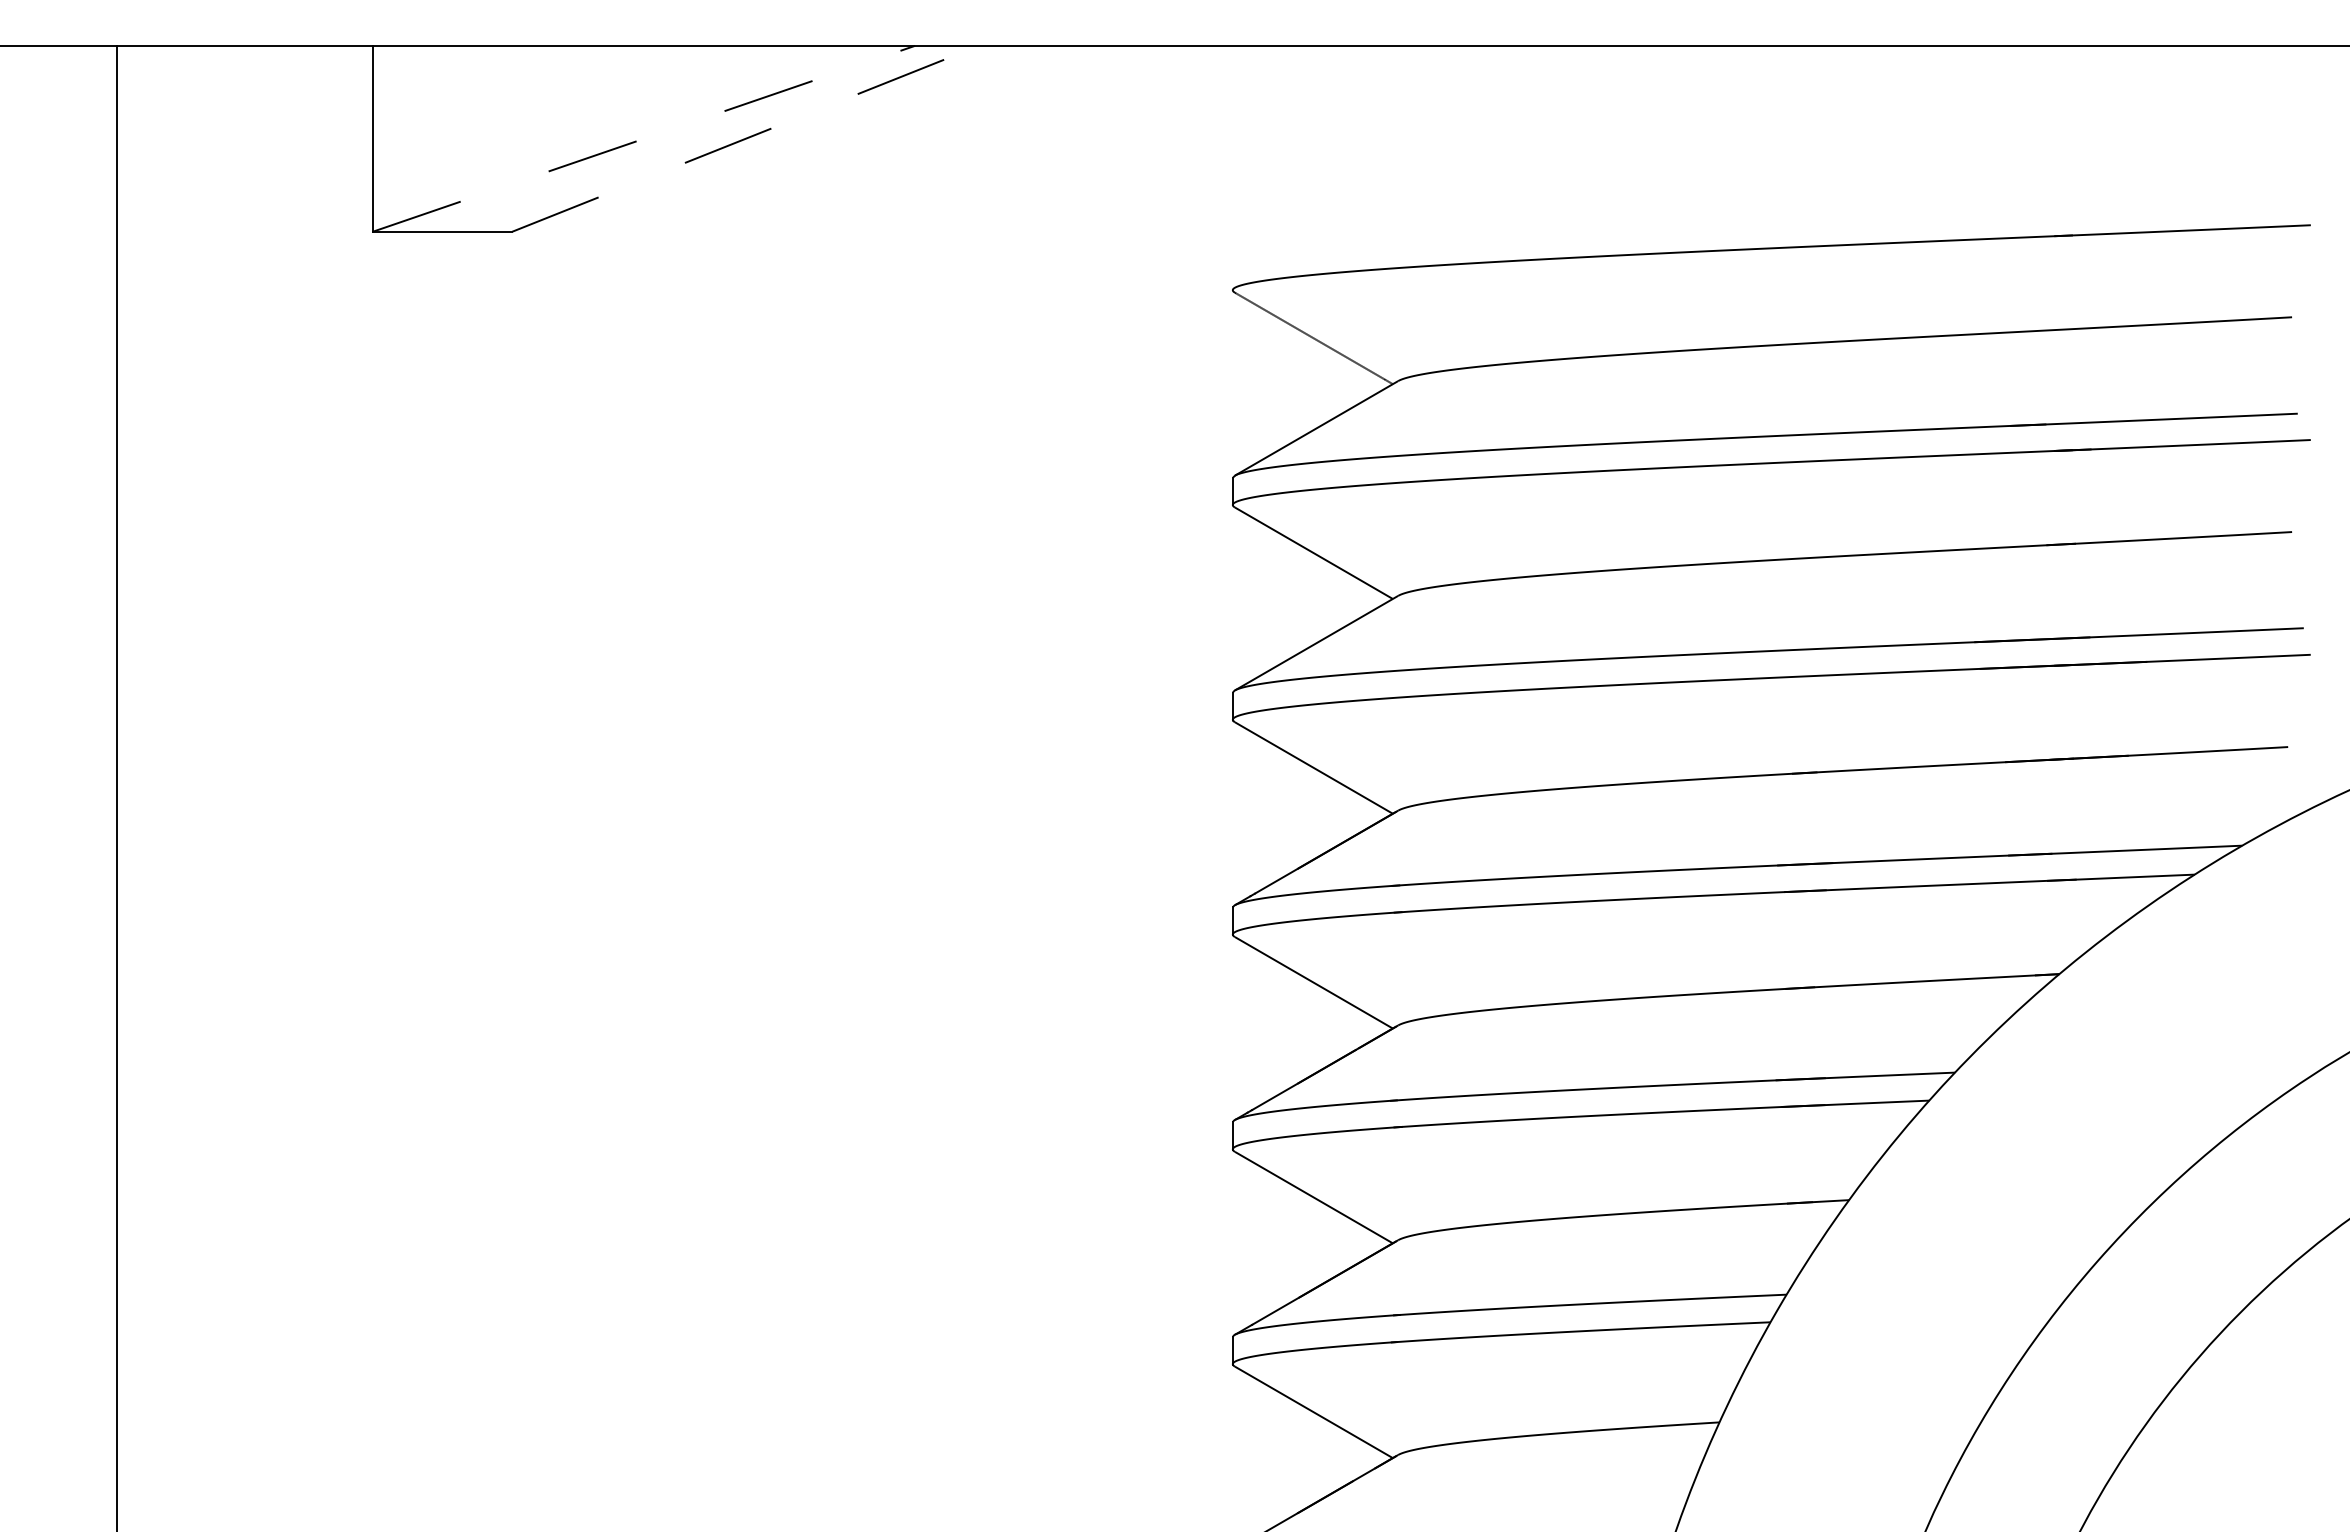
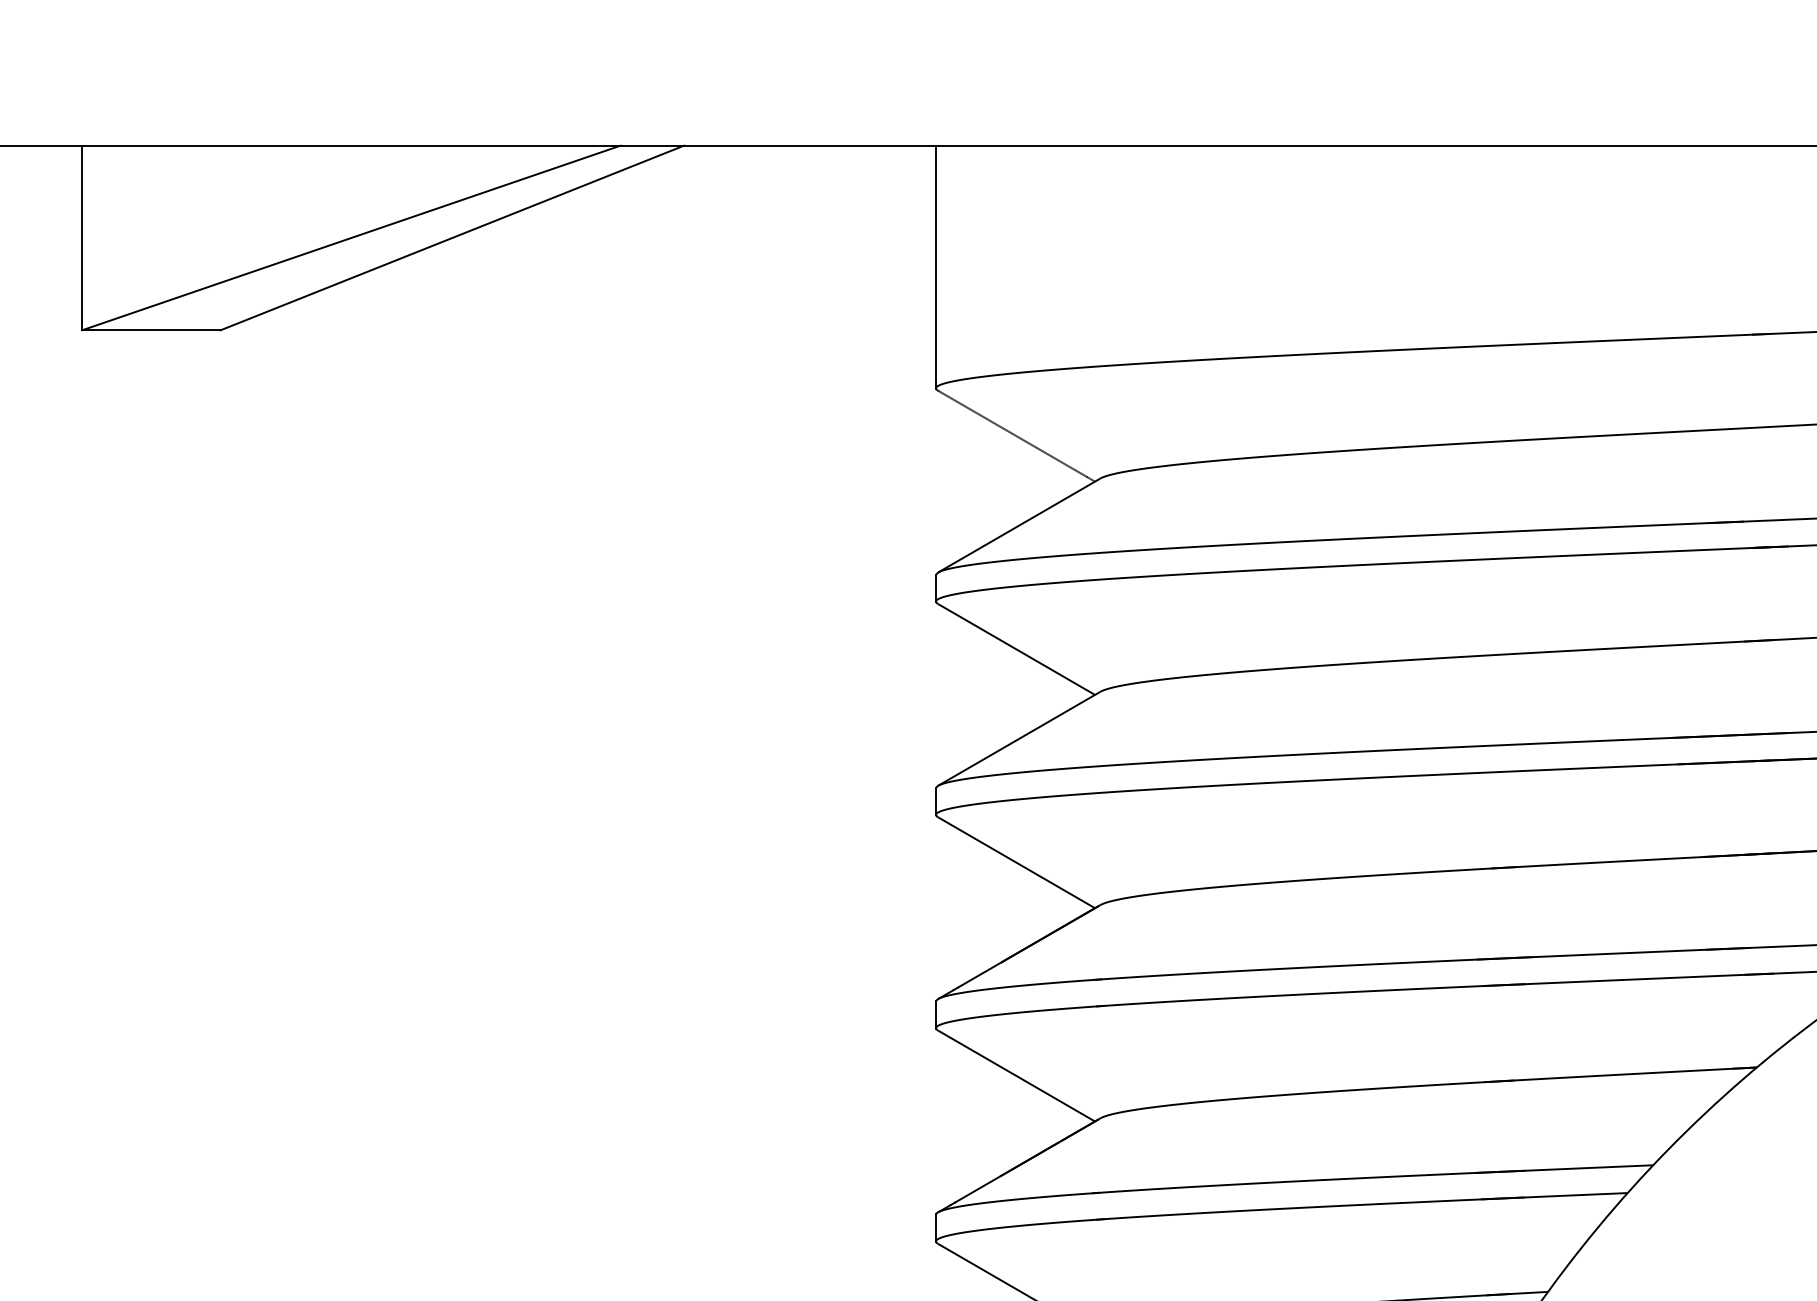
line: (643, 138) -> (350, 237), dashed -> solid
line: (746, 138) -> (453, 237), dashed -> solid
line: (1232, 167) -> (935, 266), added

